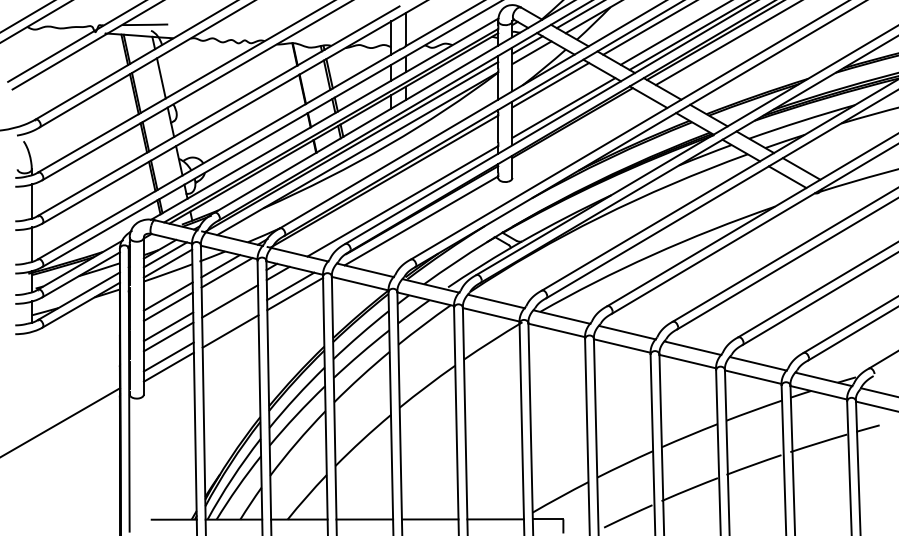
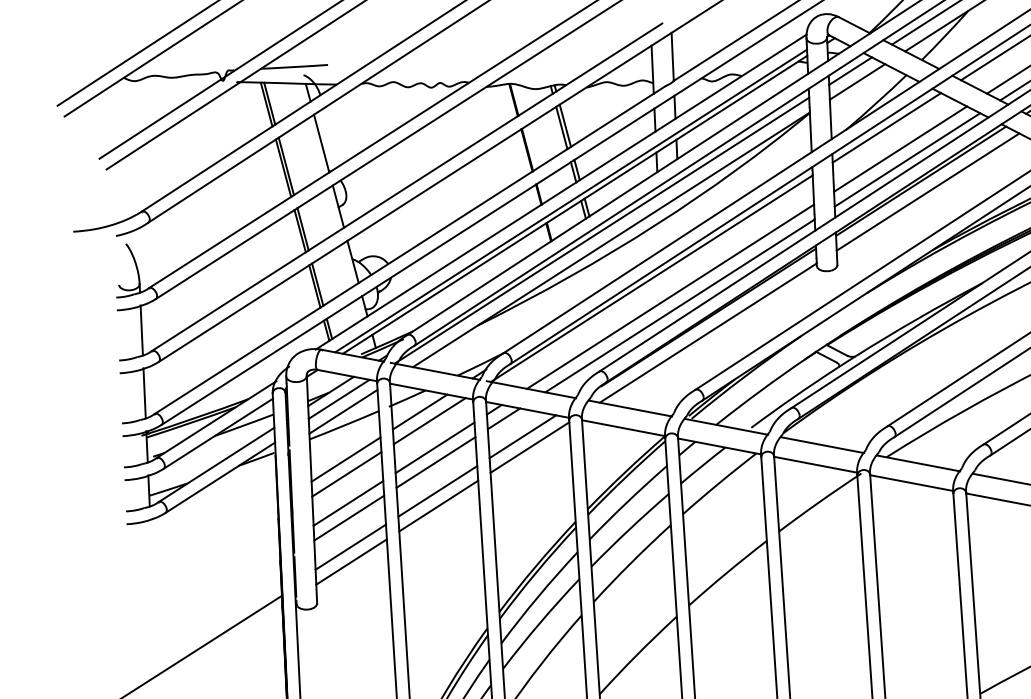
line: (559, 100) -> (900, 149), added
line: (576, 130) -> (927, 191), added
line: (396, 194) -> (670, 296), added
line: (229, 291) -> (434, 448), added
line: (230, 321) -> (437, 491), added

